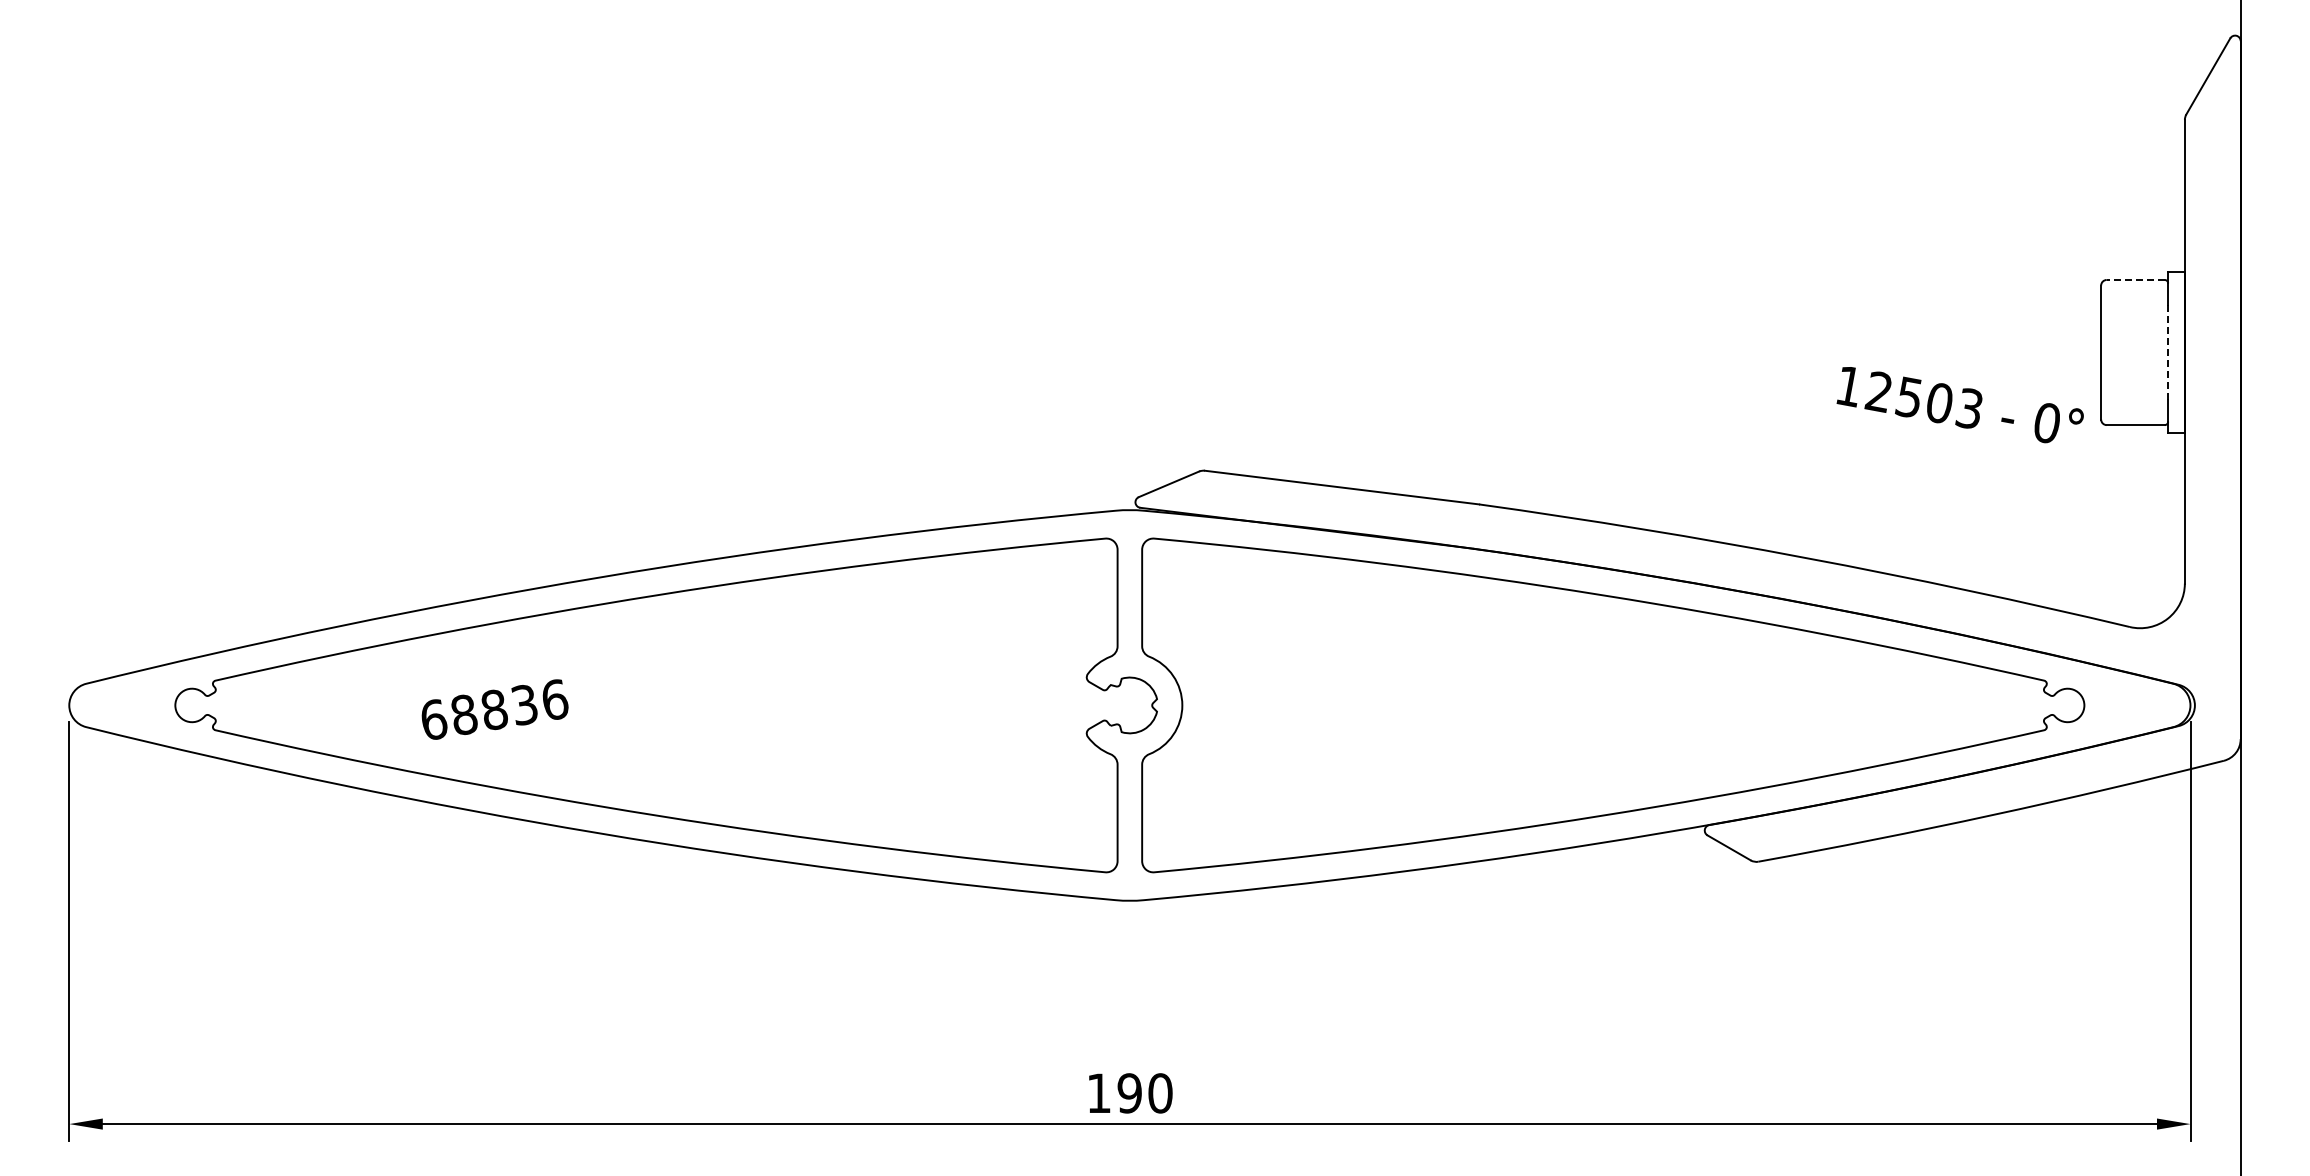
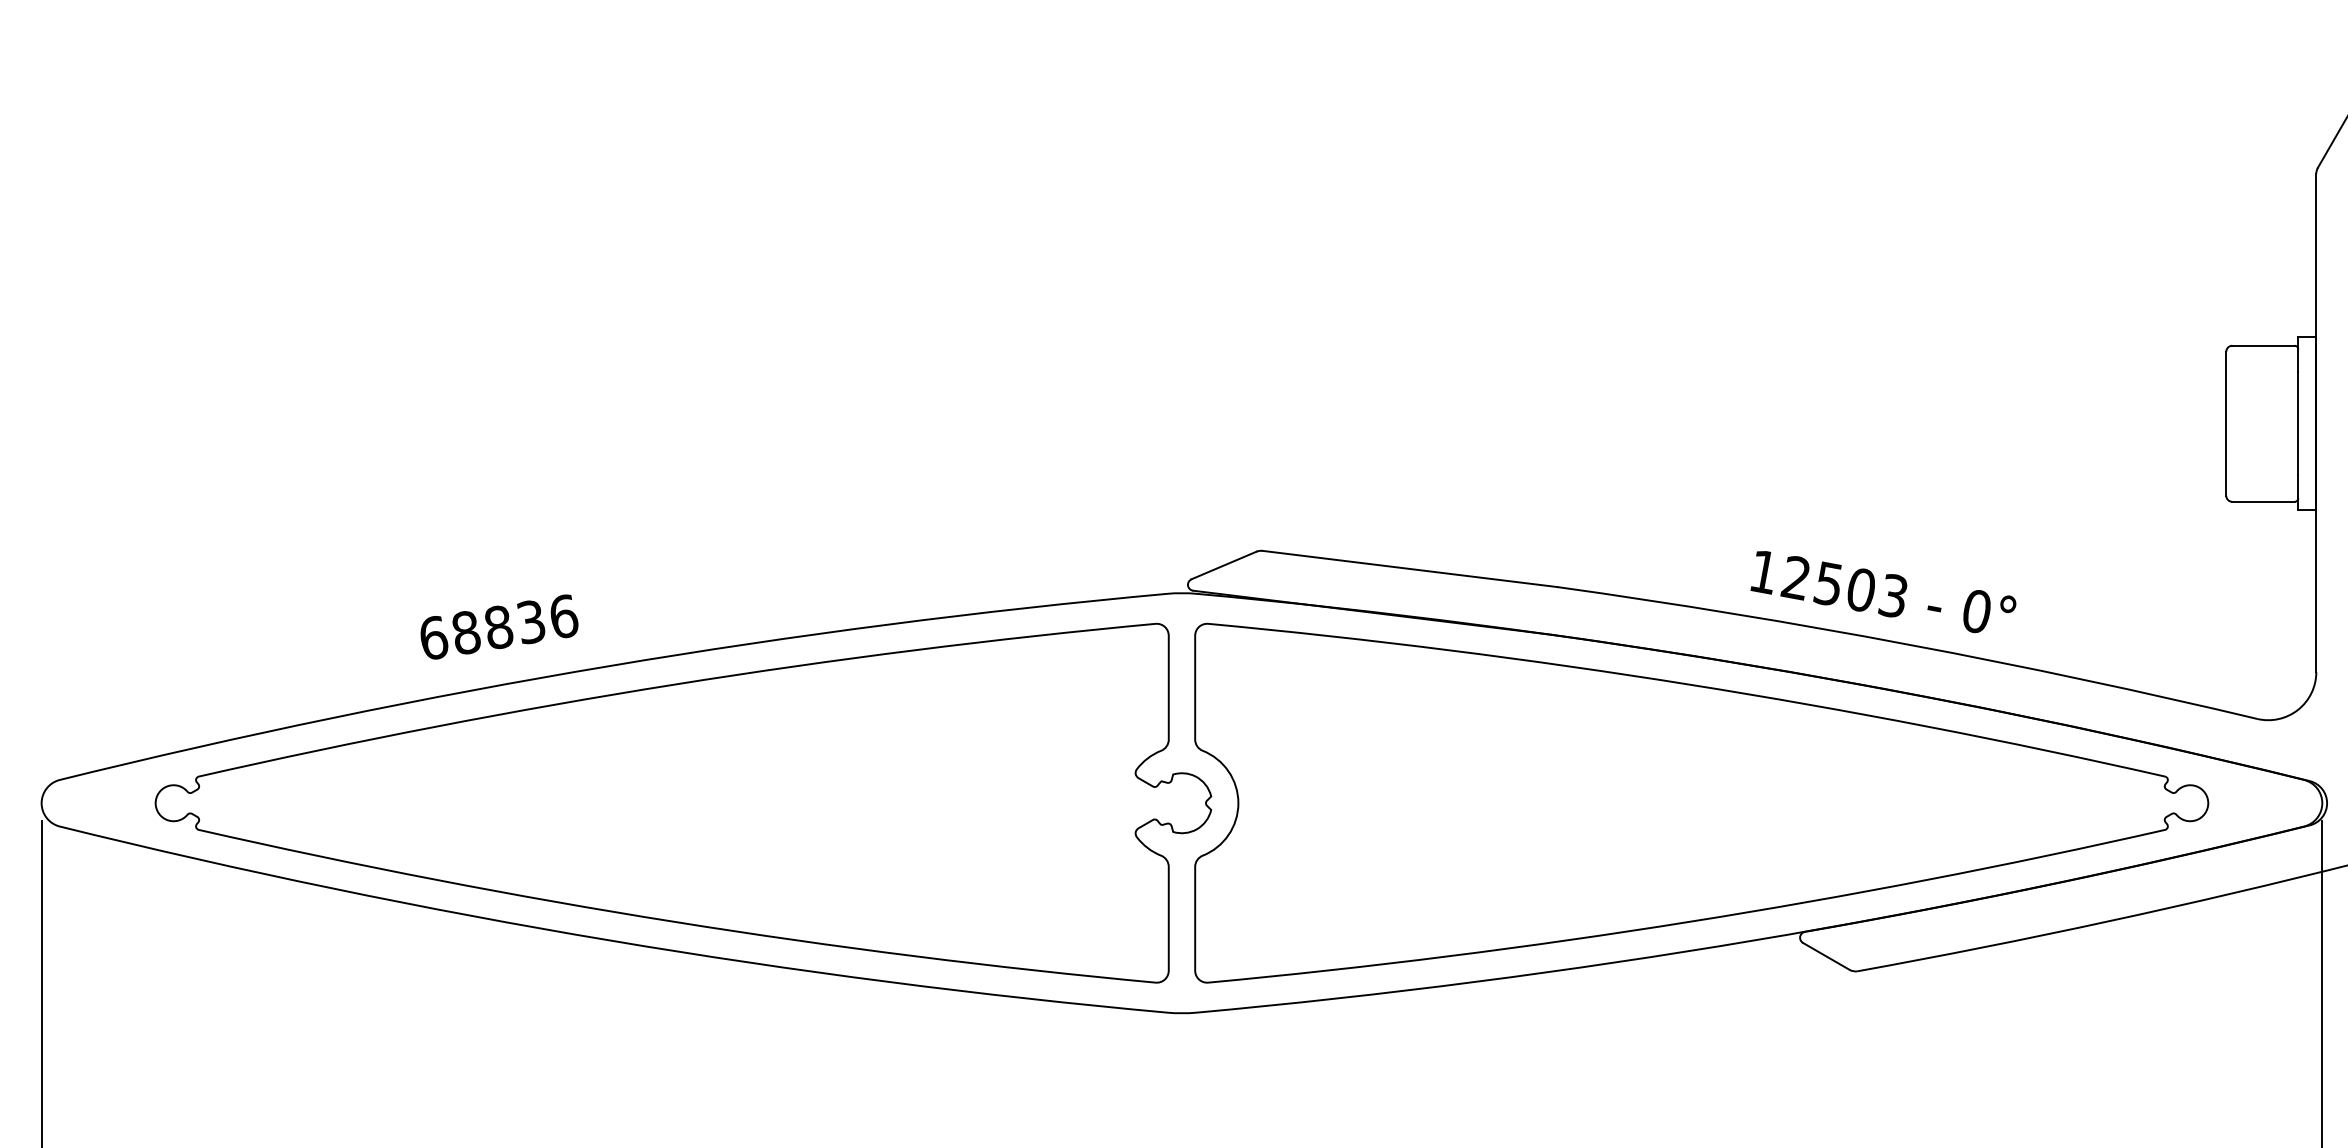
line: (2135, 279) -> (2263, 345), dashed -> solid
line: (2168, 352) -> (2298, 423), dashed -> solid
text: (1959, 405) -> (1882, 592), moved
text: (494, 709) -> (498, 626), moved

